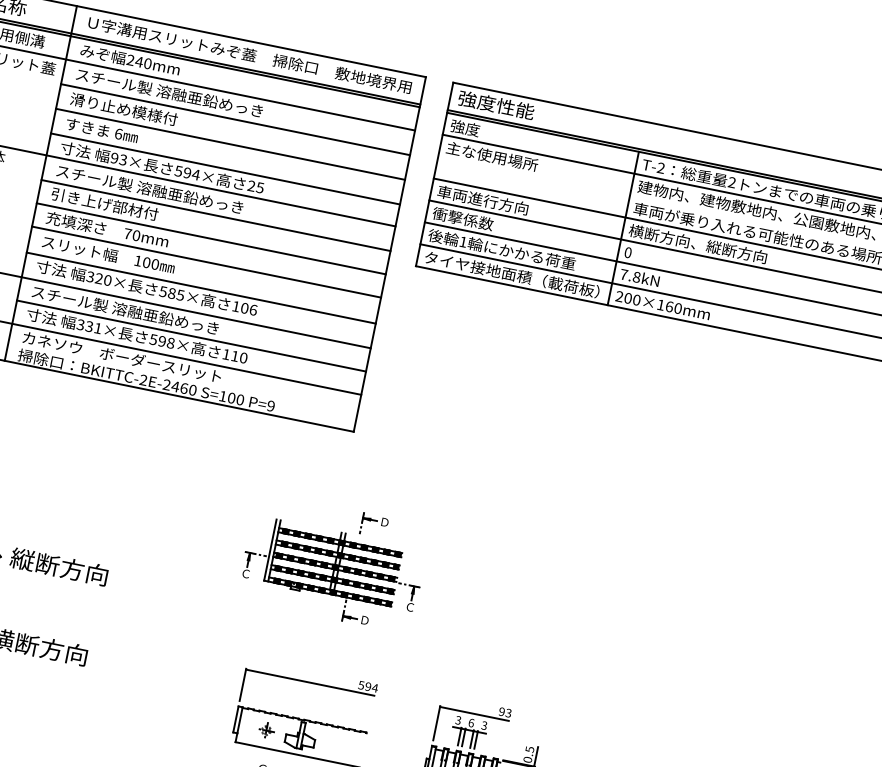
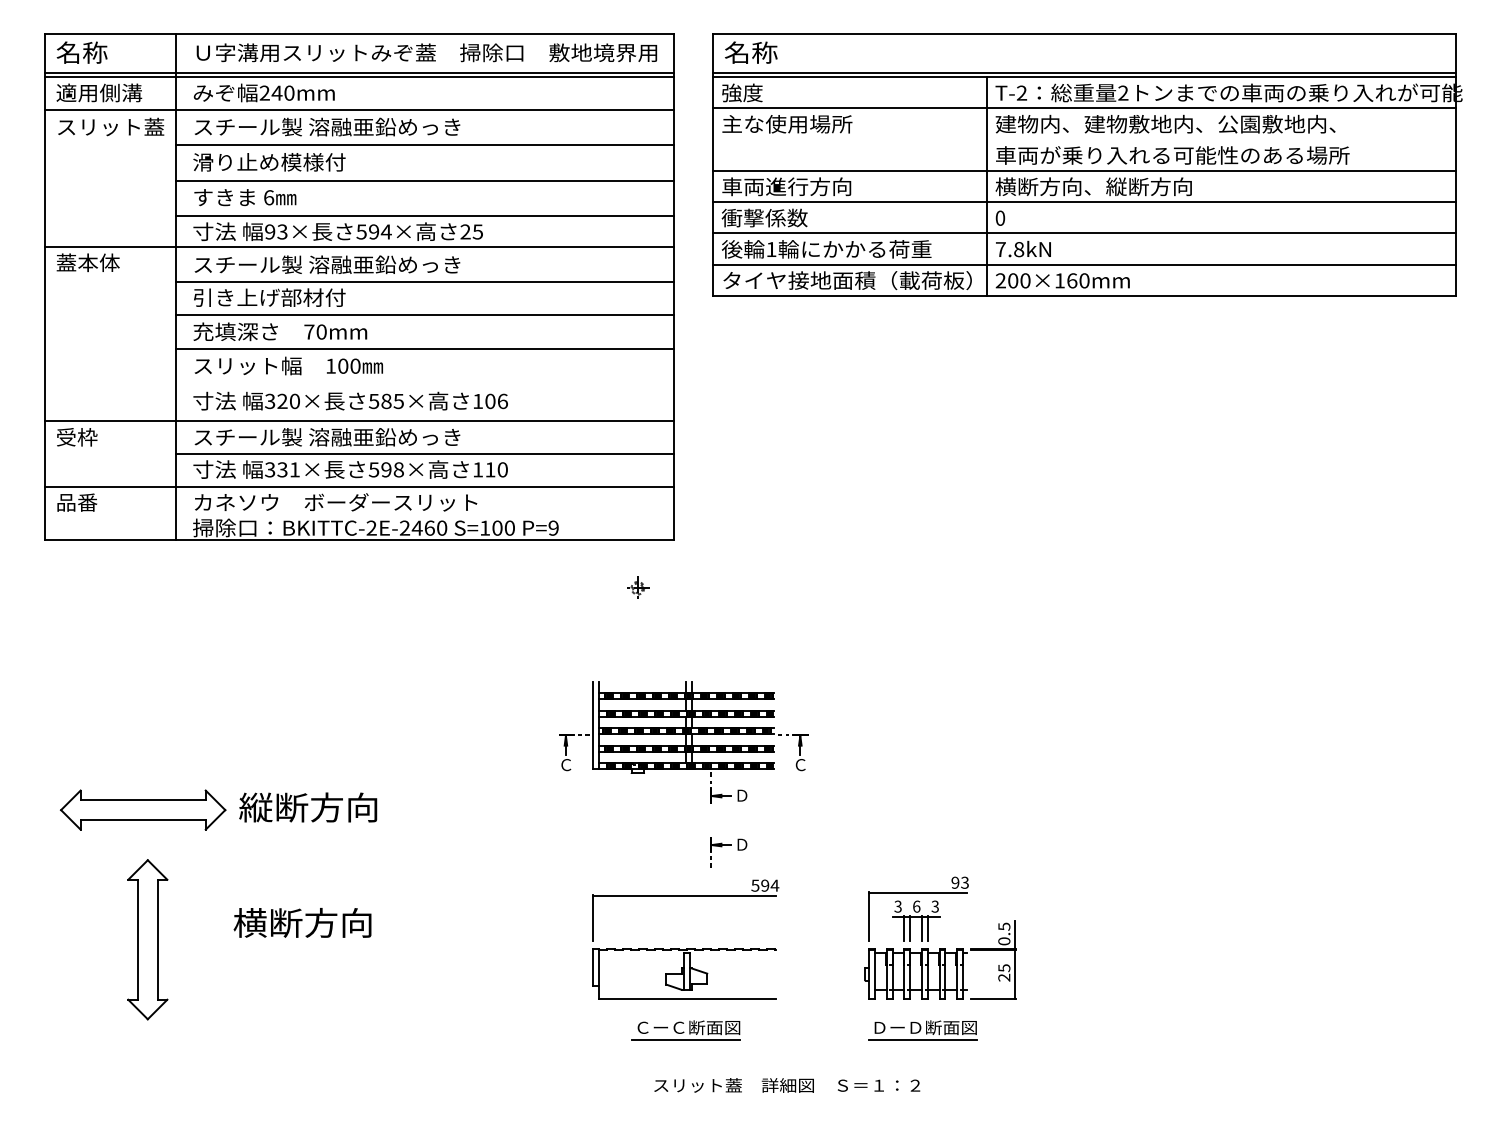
text: (496, 104) -> (778, 52), 強度性能 -> 名称
line: (201, 287) -> (425, 385), removed
part: (375, 520) -> (728, 845), moved
part: (266, 730) -> (638, 587), moved

